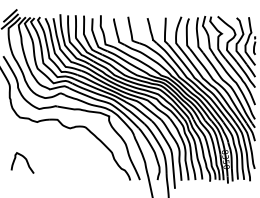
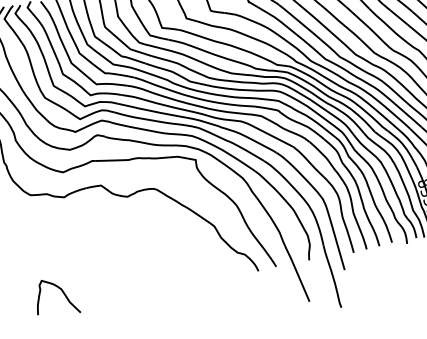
curve: (25, 160) -> (60, 291), moved

